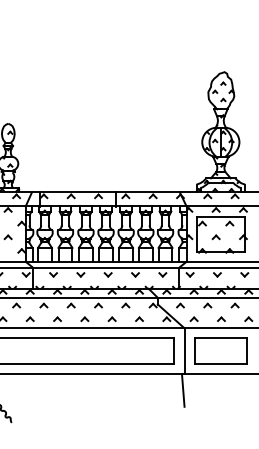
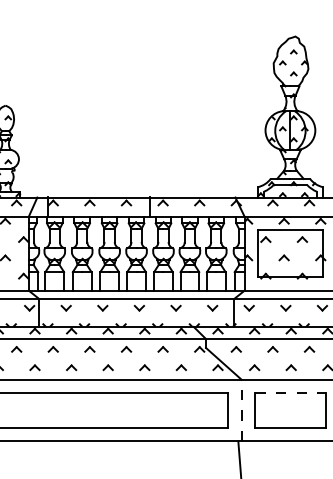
line: (221, 338) -> (291, 393), solid -> dashed
line: (184, 351) -> (241, 410), solid -> dashed

